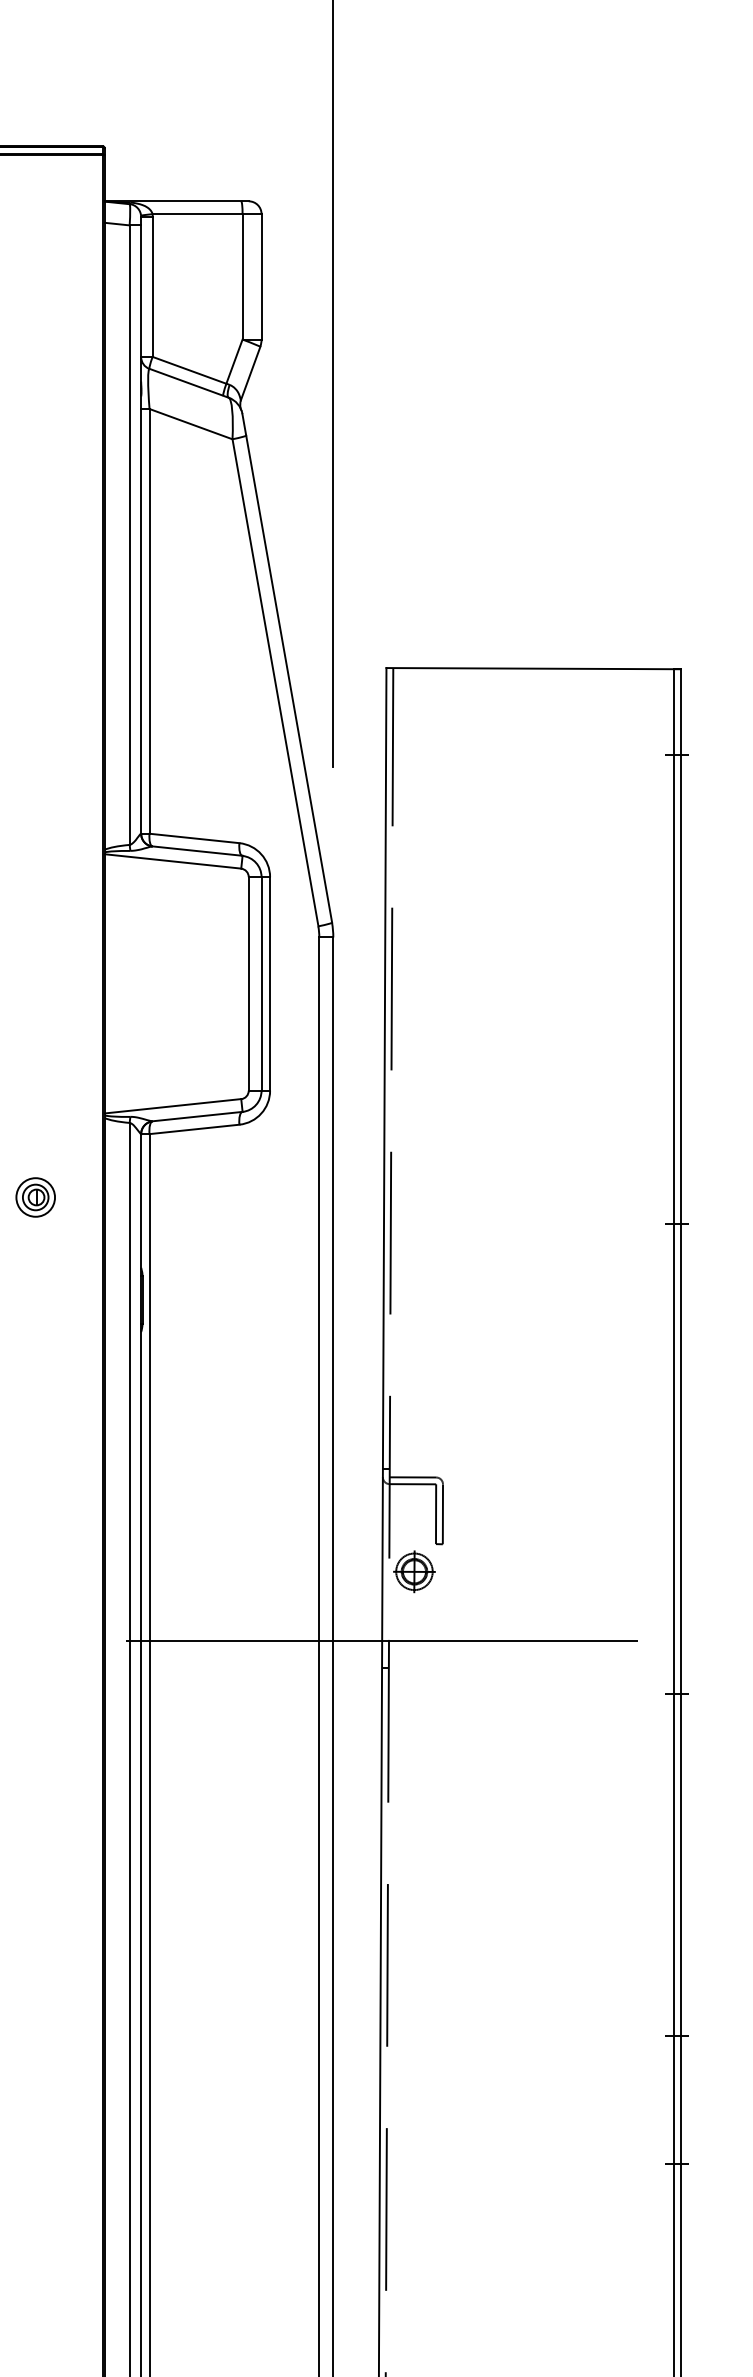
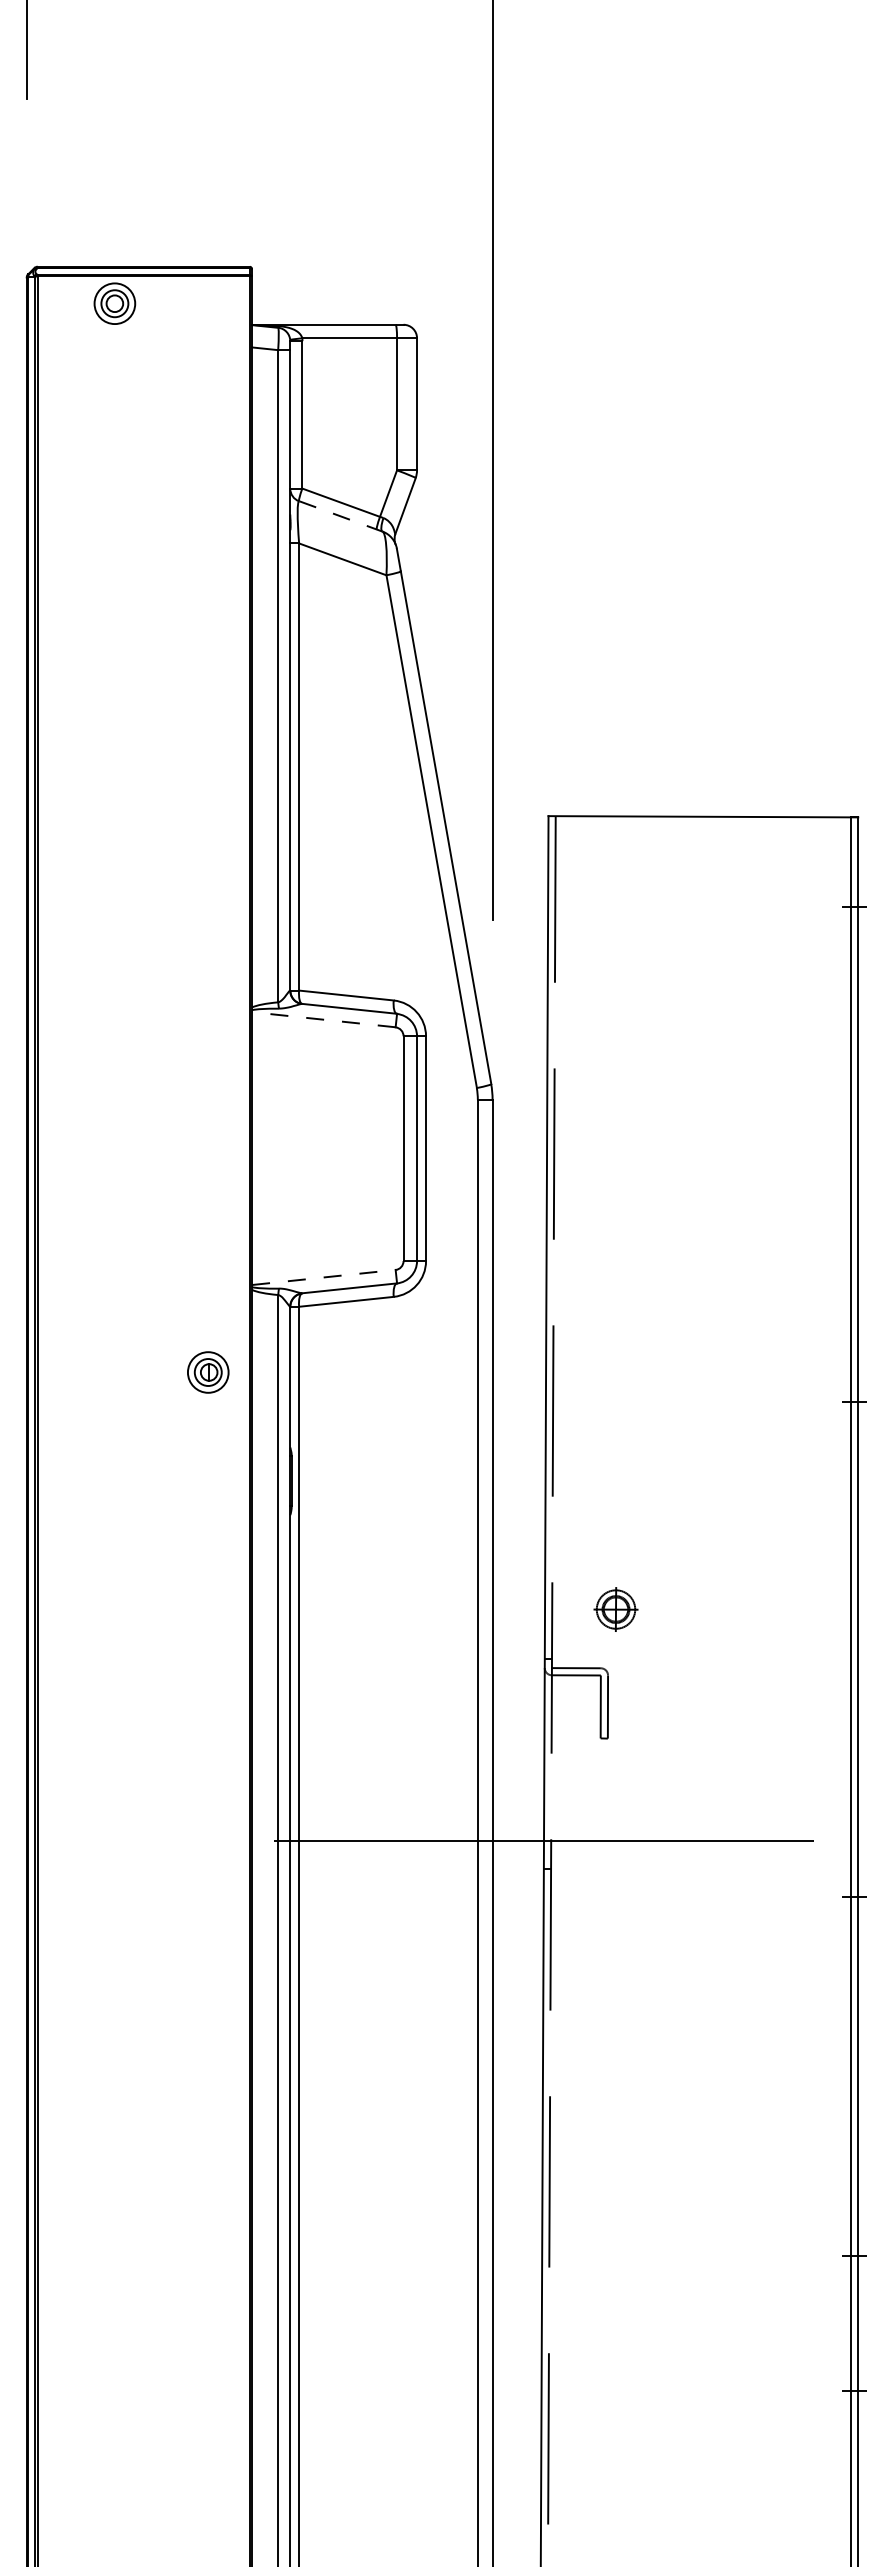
line: (189, 383) -> (341, 516), solid -> dashed
line: (172, 861) -> (323, 1019), solid -> dashed
line: (173, 1106) -> (324, 1277), solid -> dashed
part: (35, 1197) -> (208, 1372), moved
part: (413, 1571) -> (615, 1609), moved

